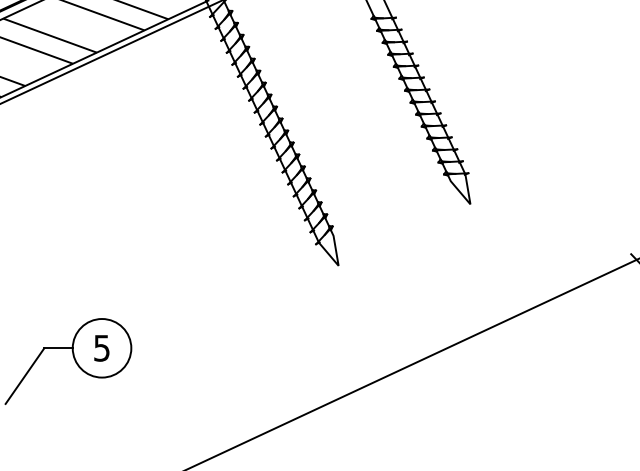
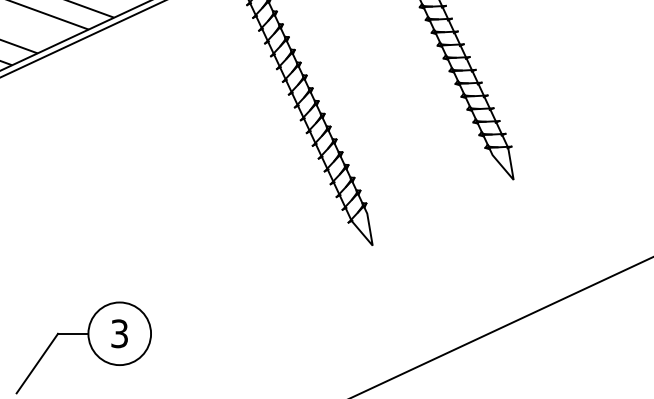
text: (102, 347) -> (120, 332), 5 -> 3

